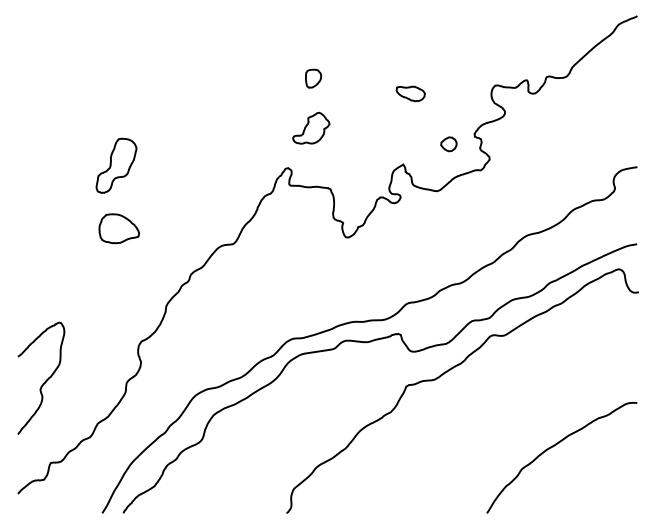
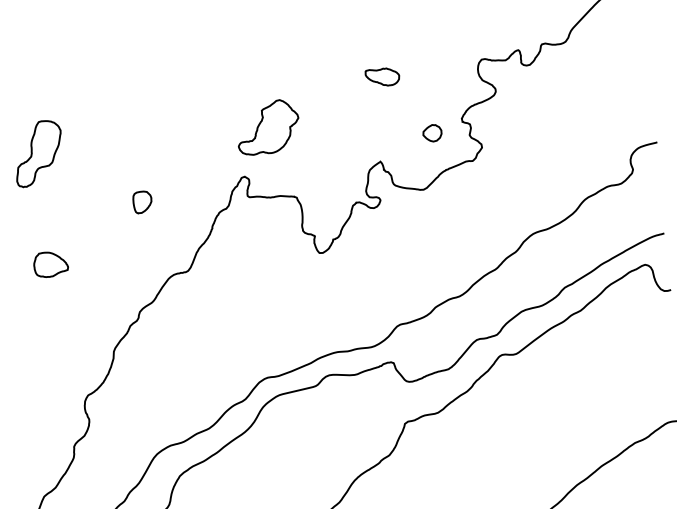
part: (313, 78) -> (142, 202), moved
part: (311, 128) -> (268, 127), size x1.43
part: (116, 165) -> (38, 153), moved
part: (119, 228) -> (51, 264), size x0.71

